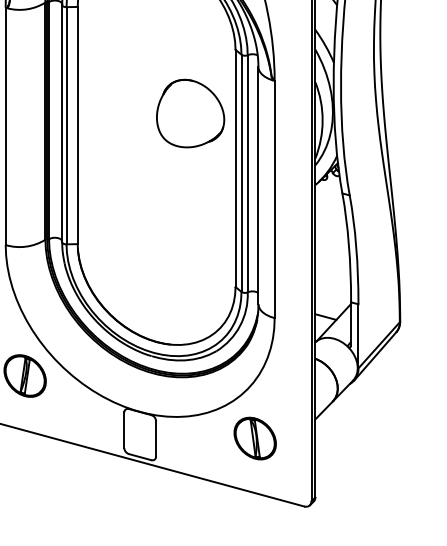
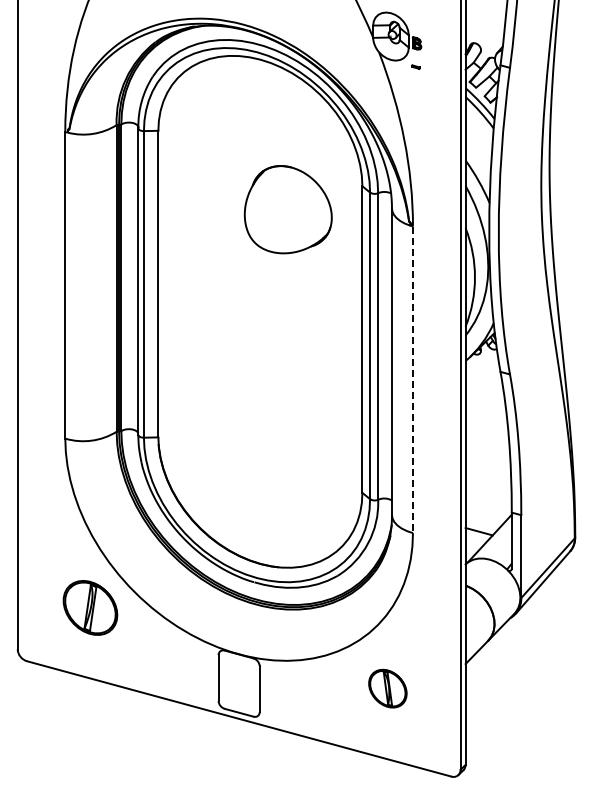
part: (189, 113) -> (287, 209), moved
line: (274, 200) -> (412, 380), solid -> dashed
part: (254, 438) -> (387, 688), size x0.7

